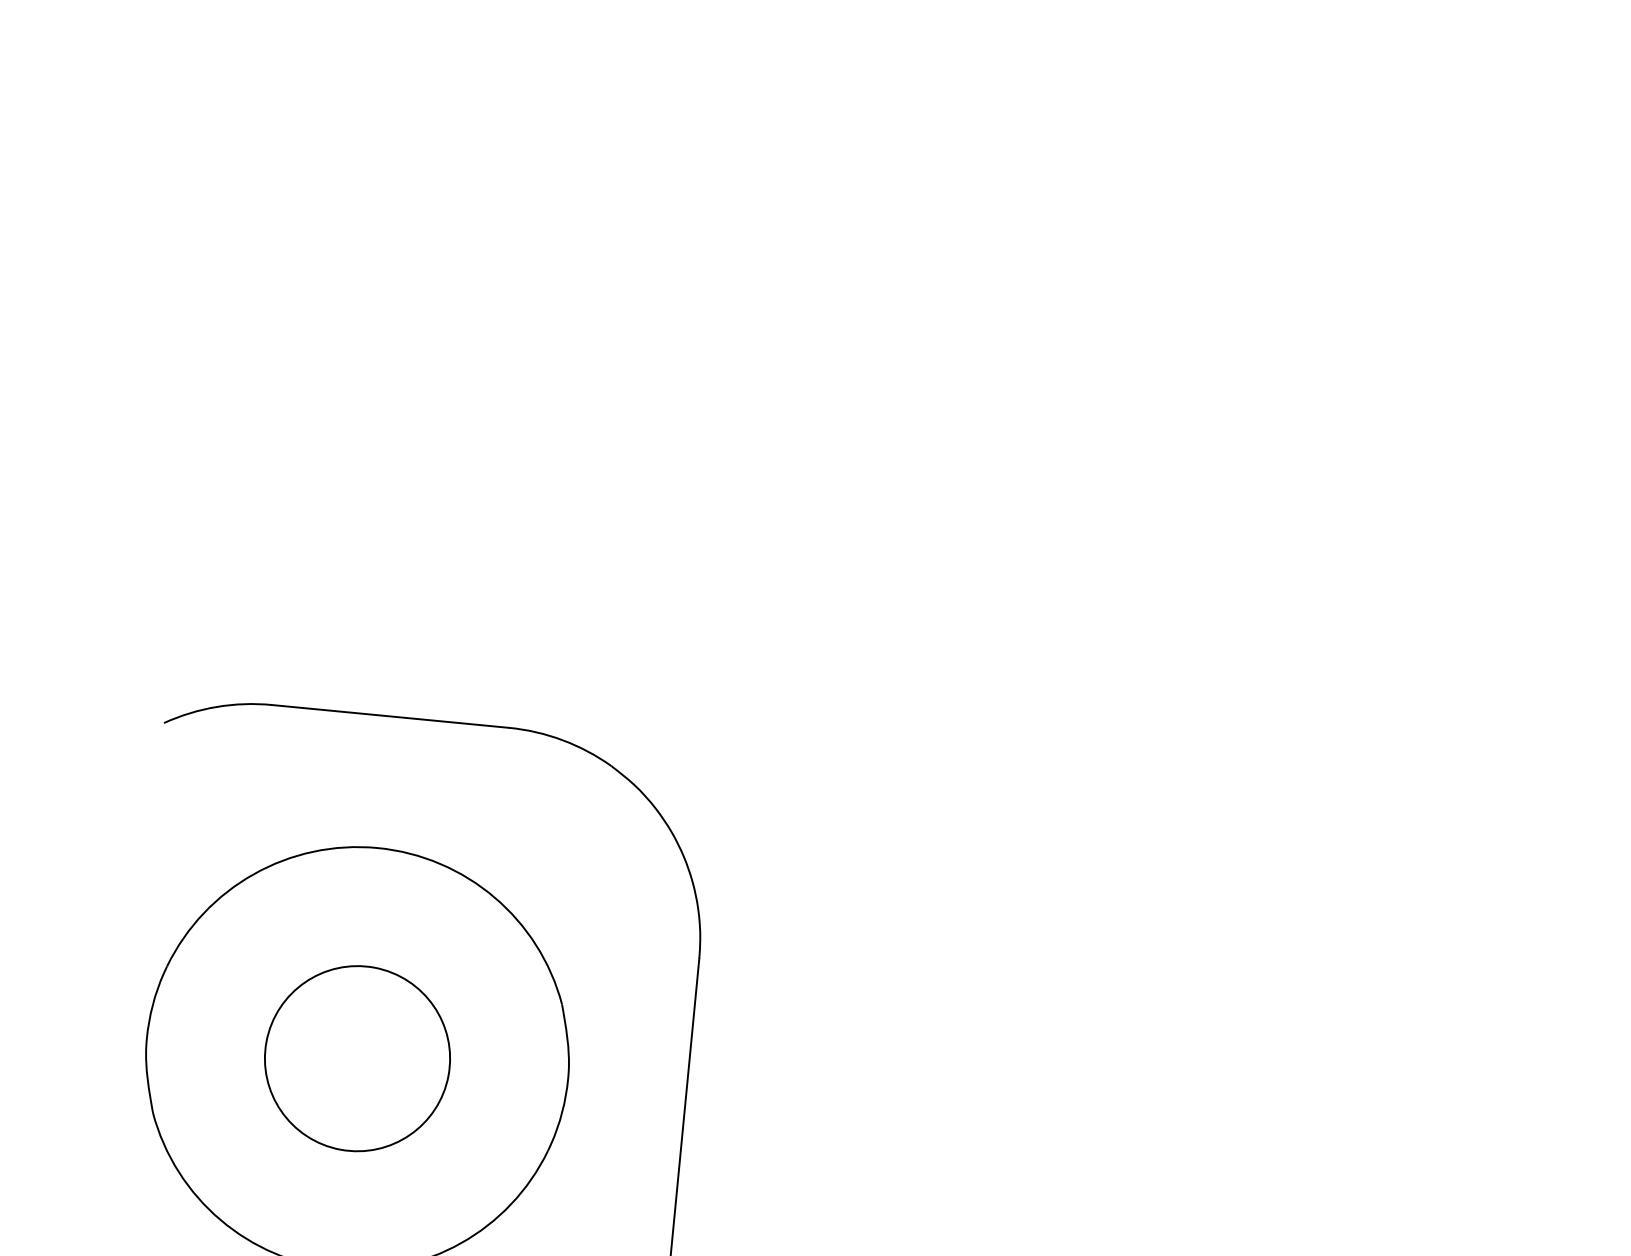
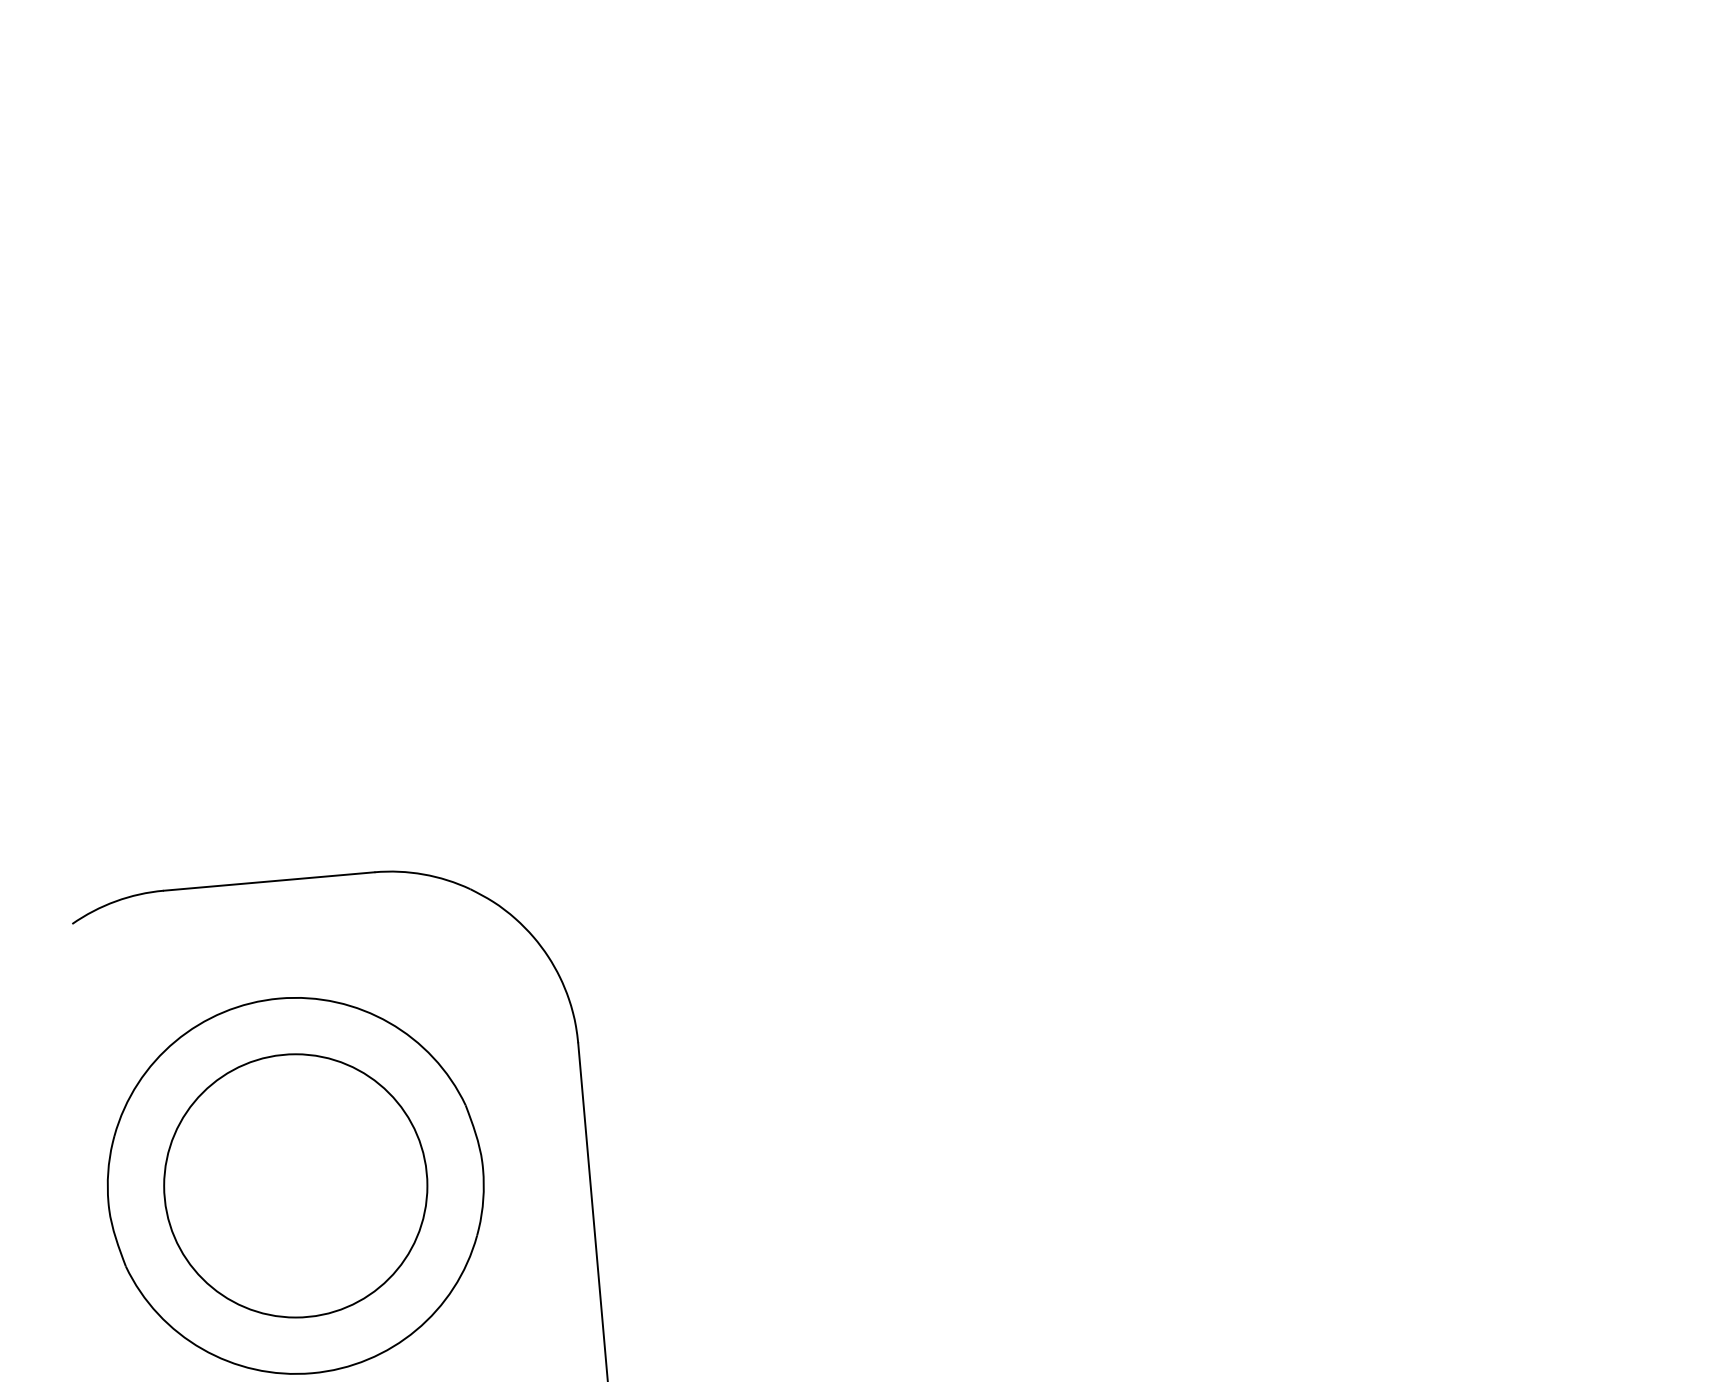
circle: (357, 1058) -> (295, 1185), size x1.6

